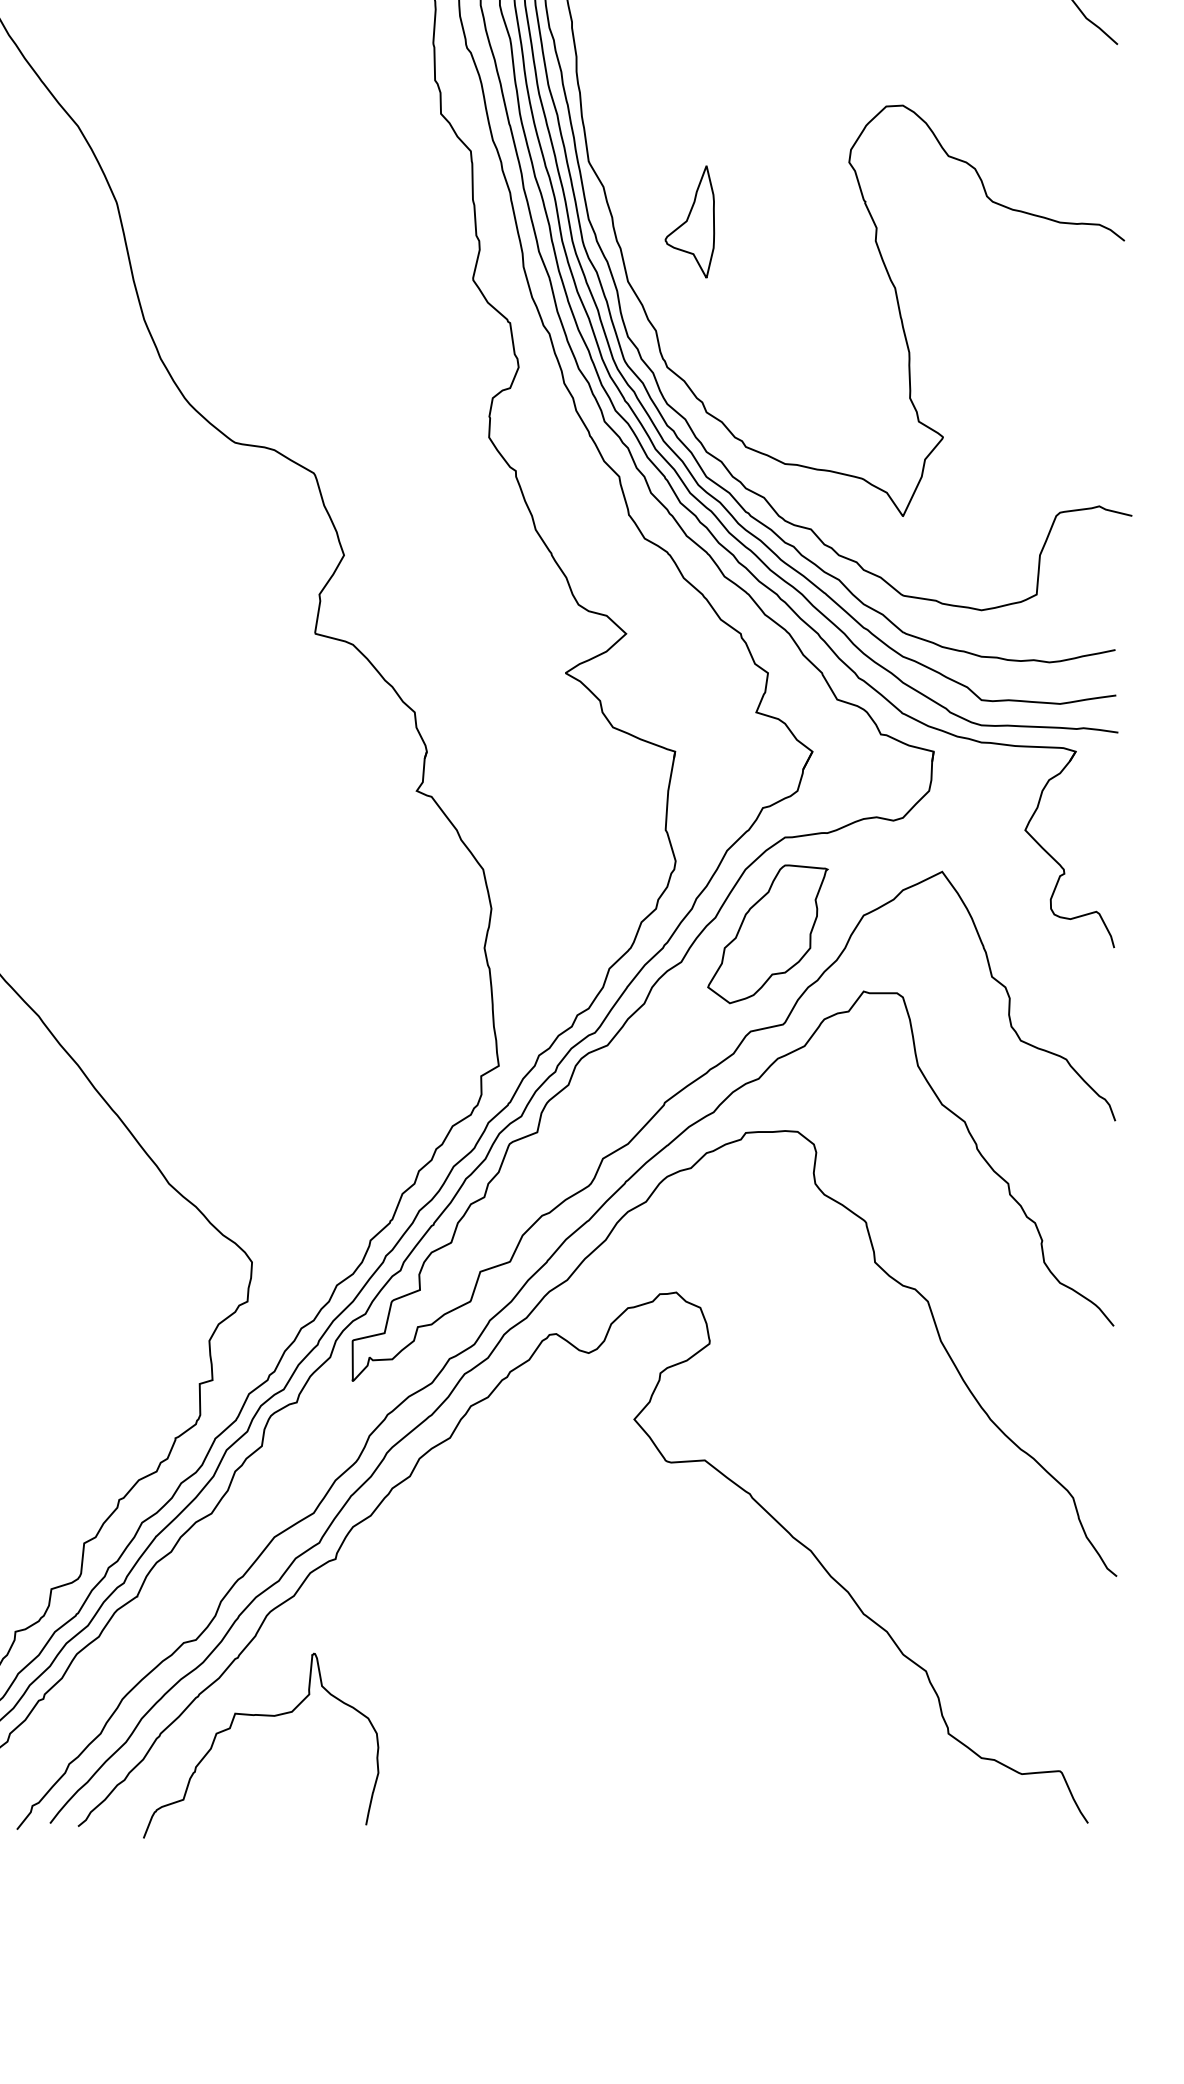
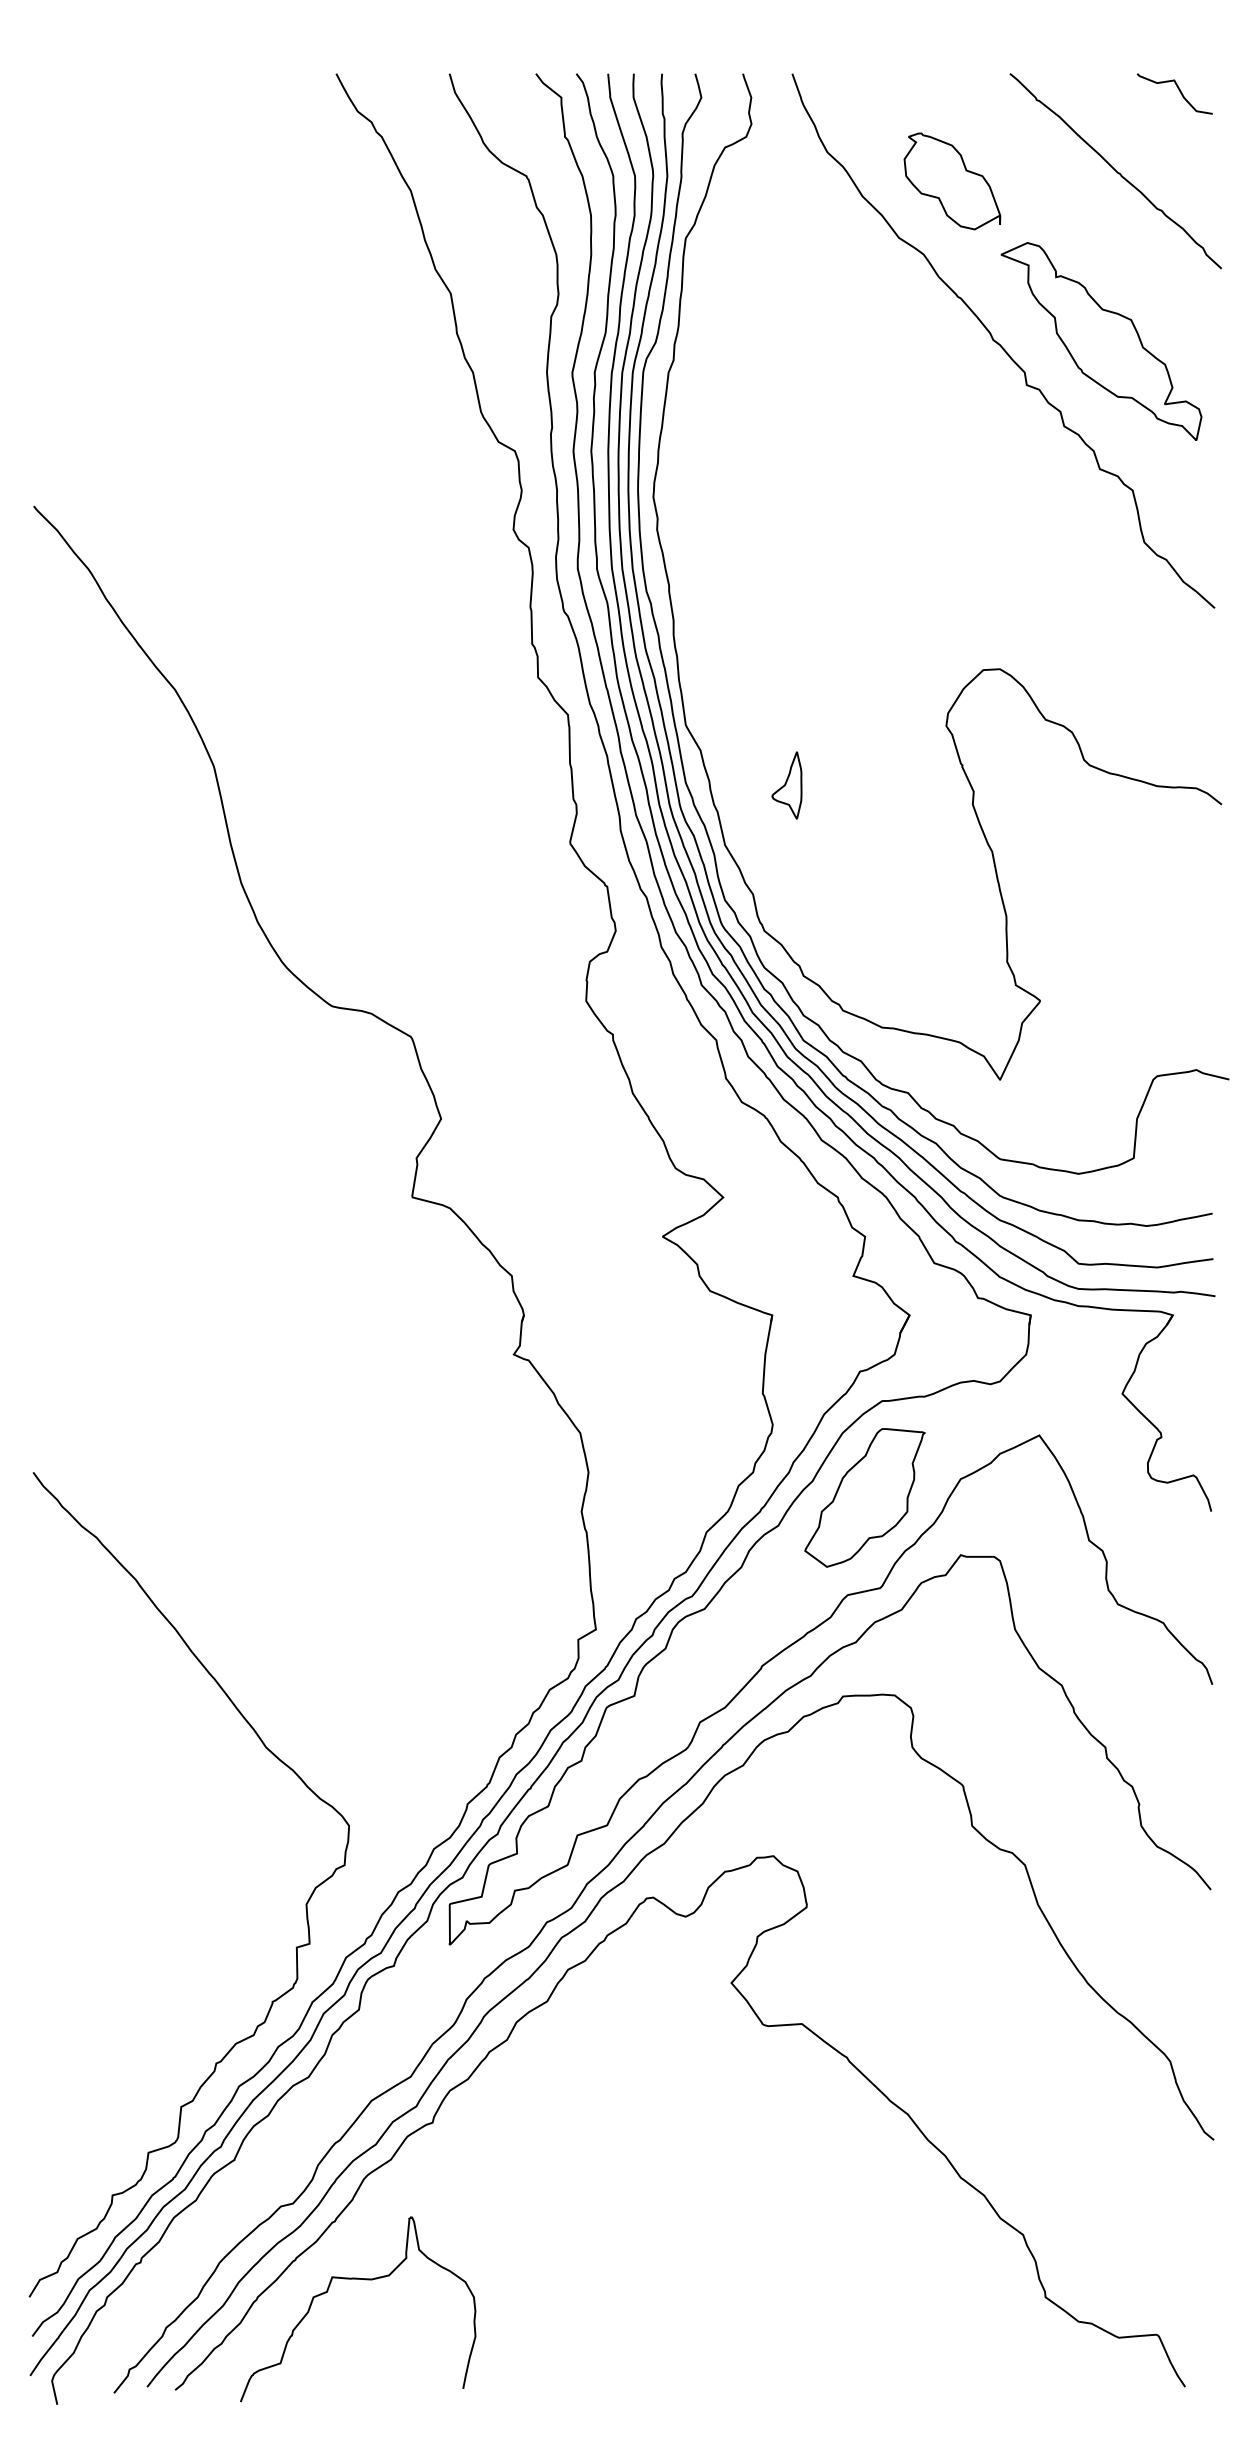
part: (689, 221) -> (786, 785), size x0.6

